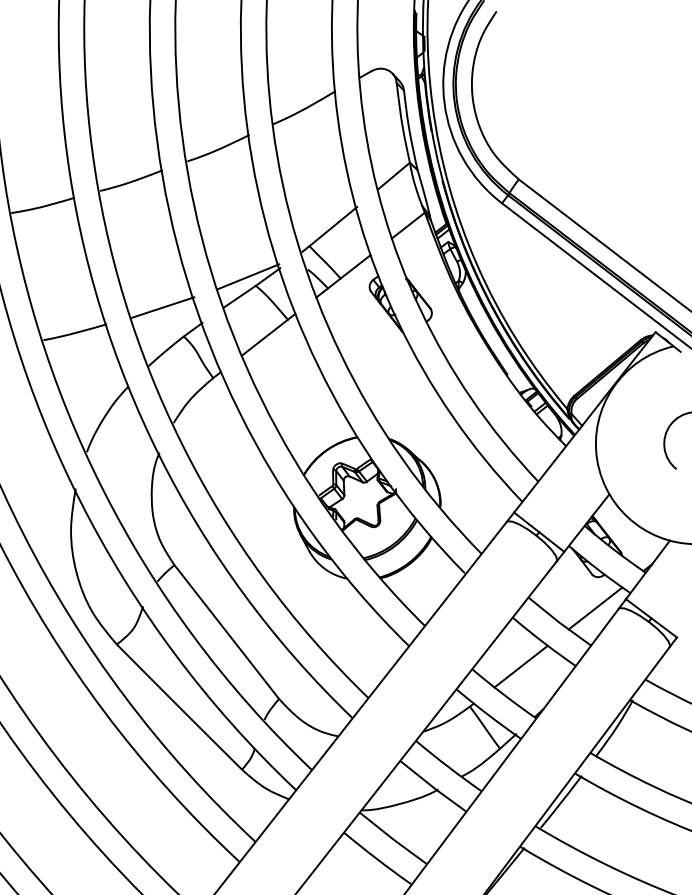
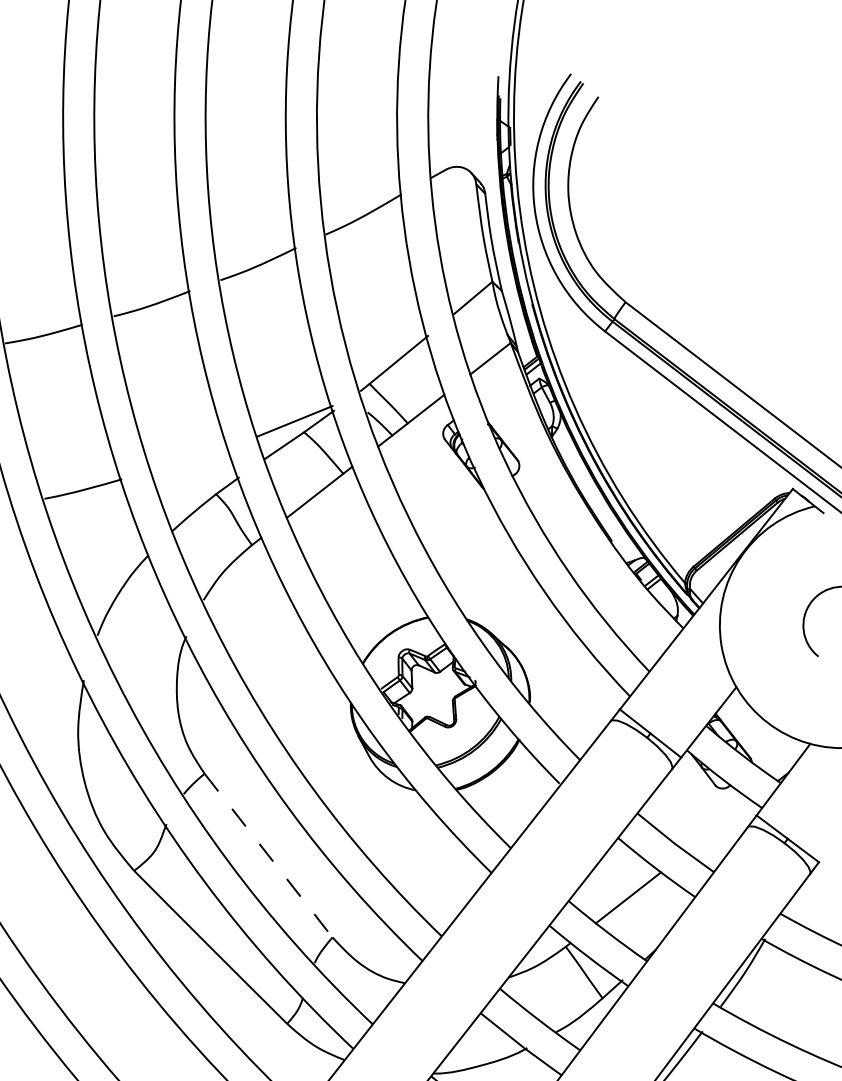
line: (162, 307) -> (189, 458), removed
line: (595, 608) -> (719, 826), removed
line: (226, 632) -> (268, 856), solid -> dashed

